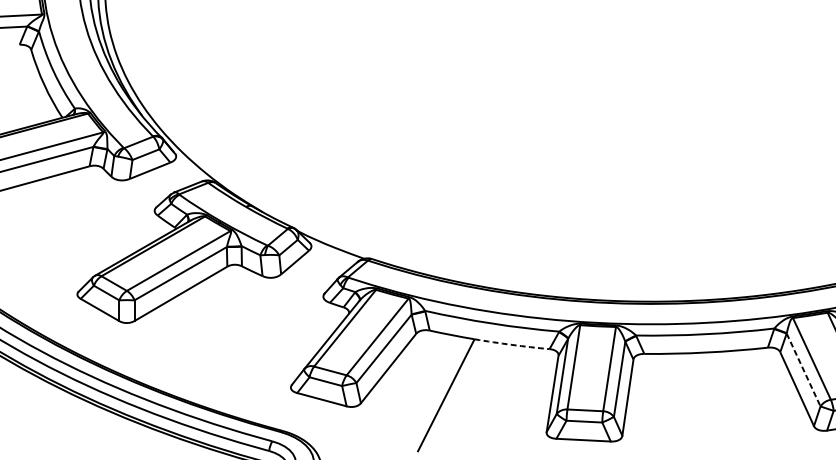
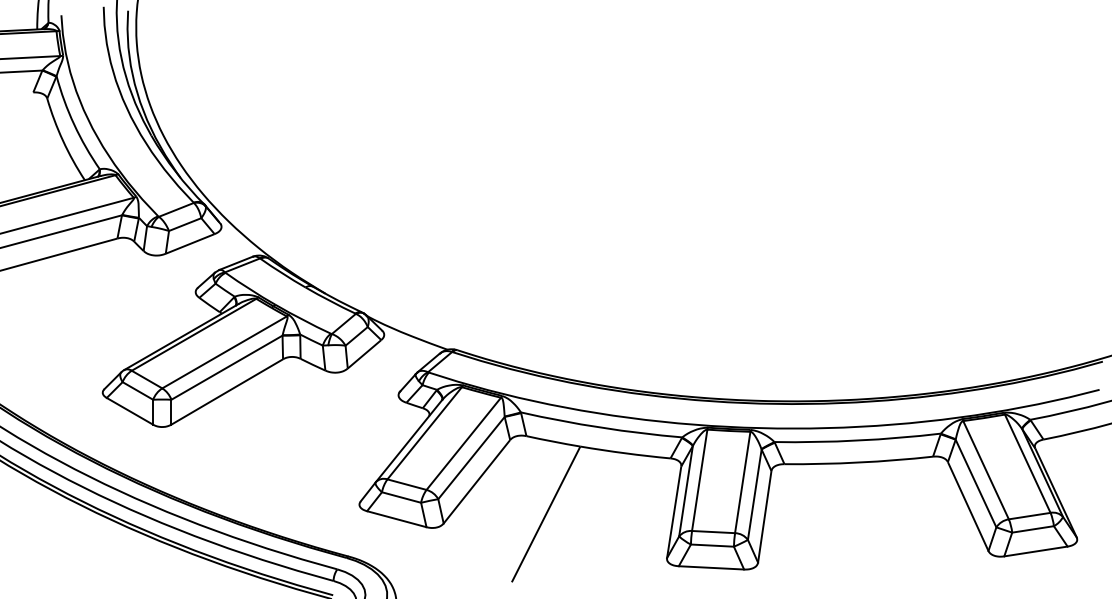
arc: (512, 345) -> (625, 453), dashed -> solid
line: (804, 370) -> (976, 484), dashed -> solid

